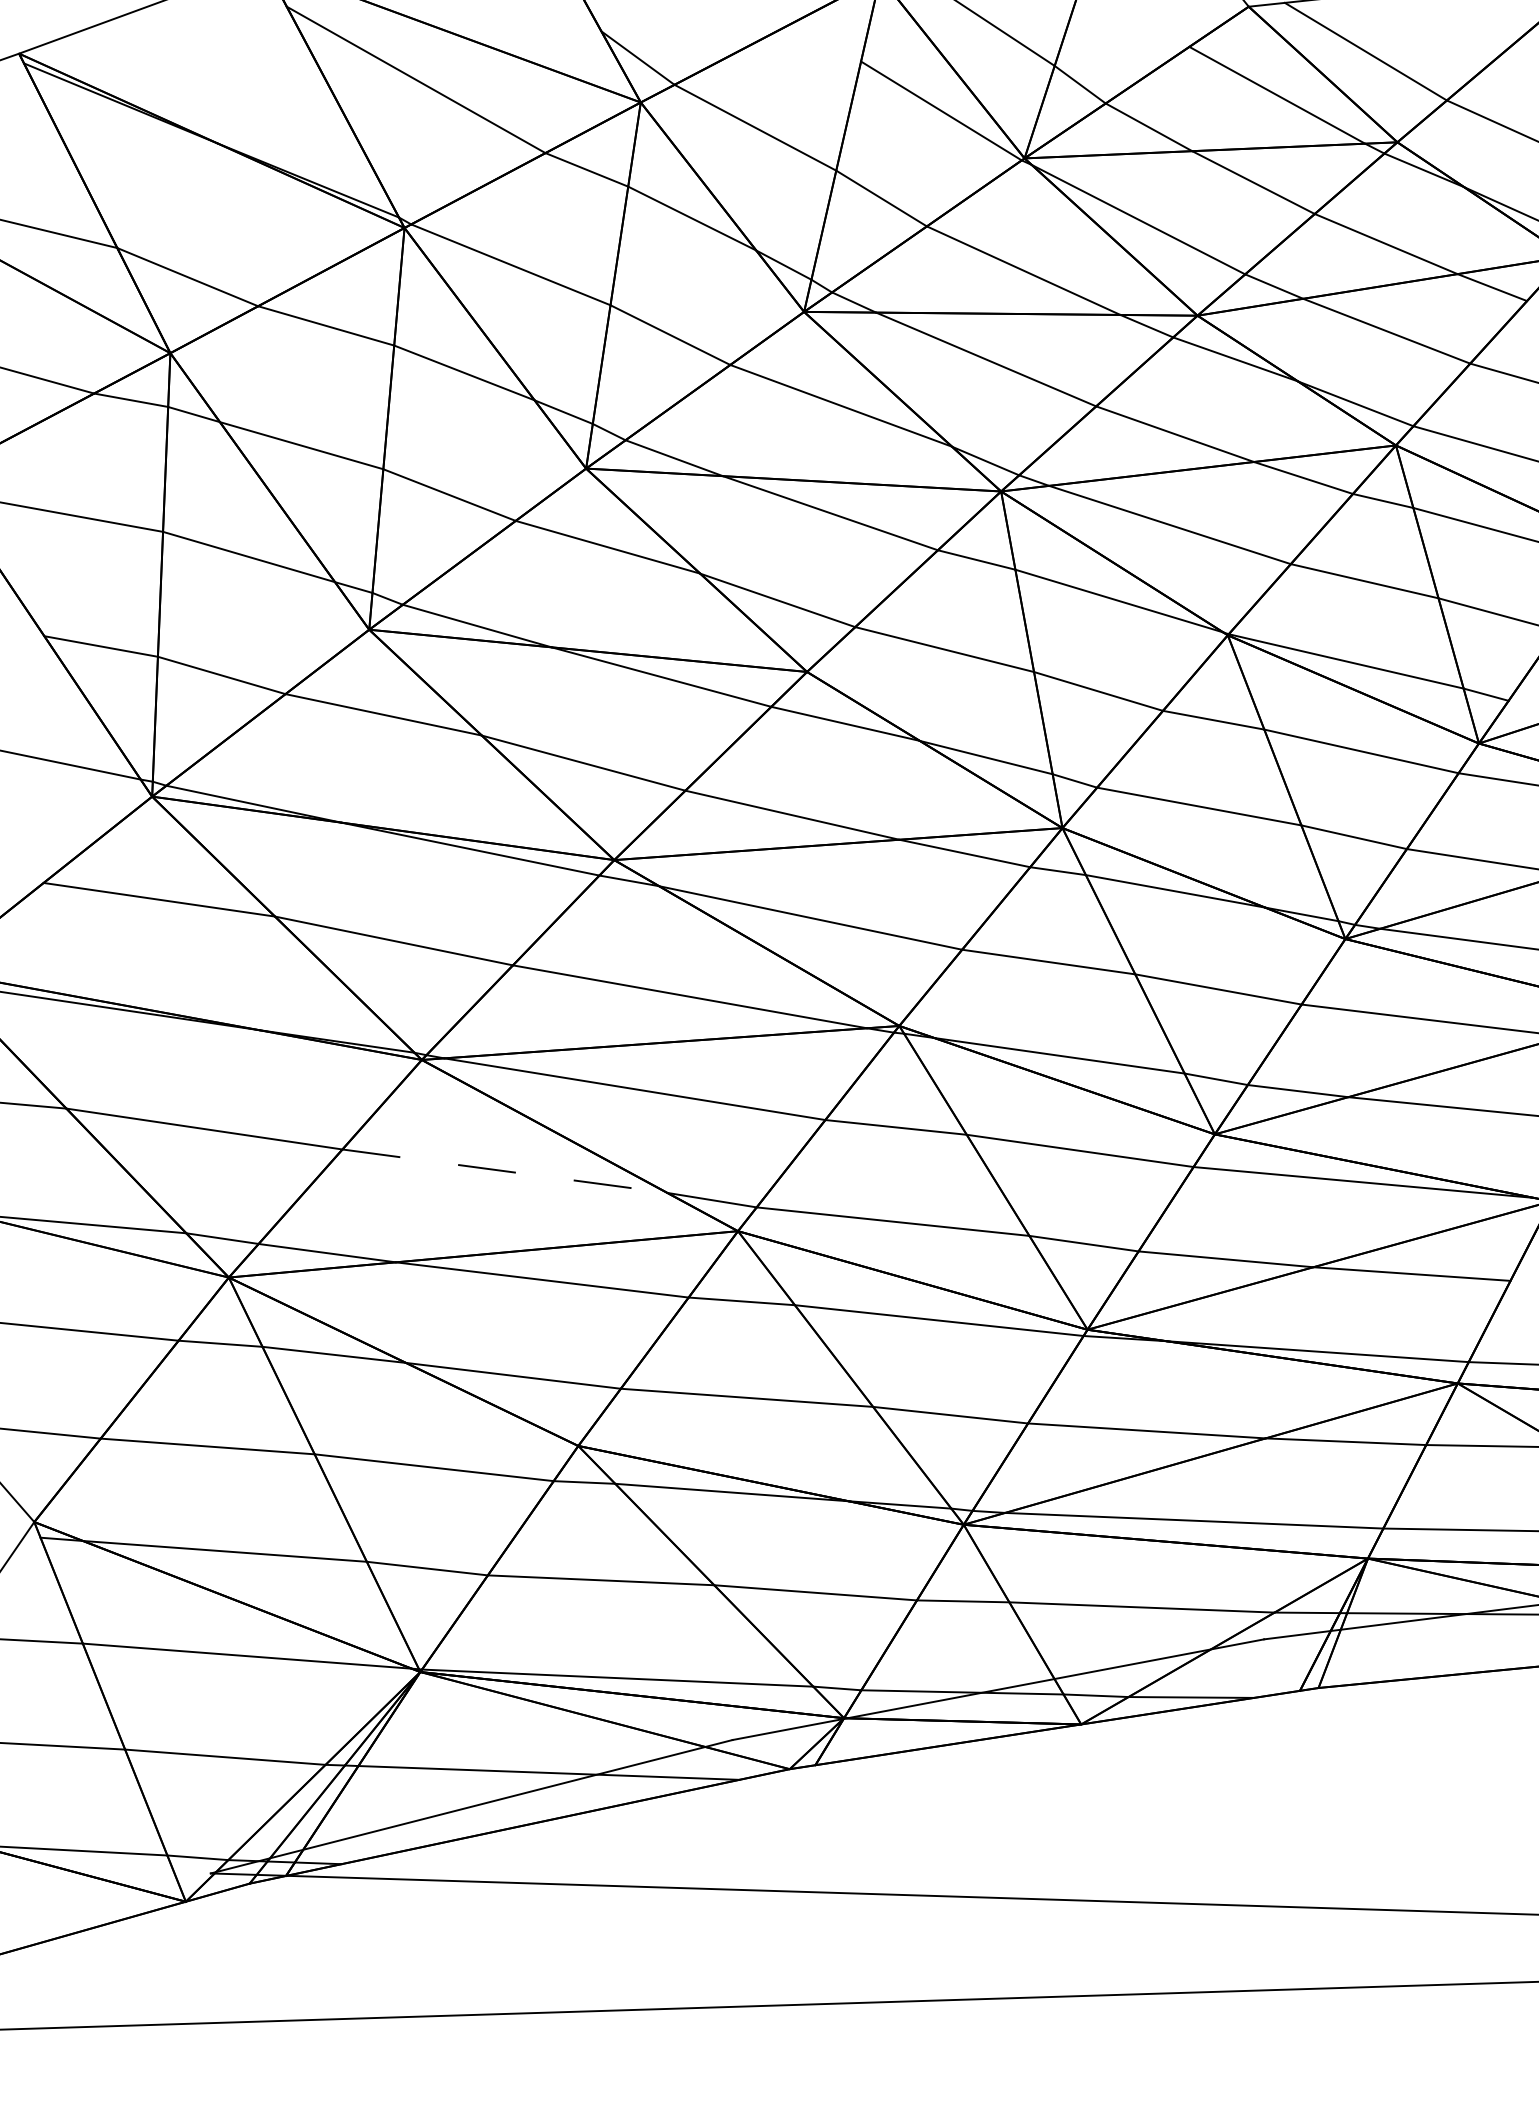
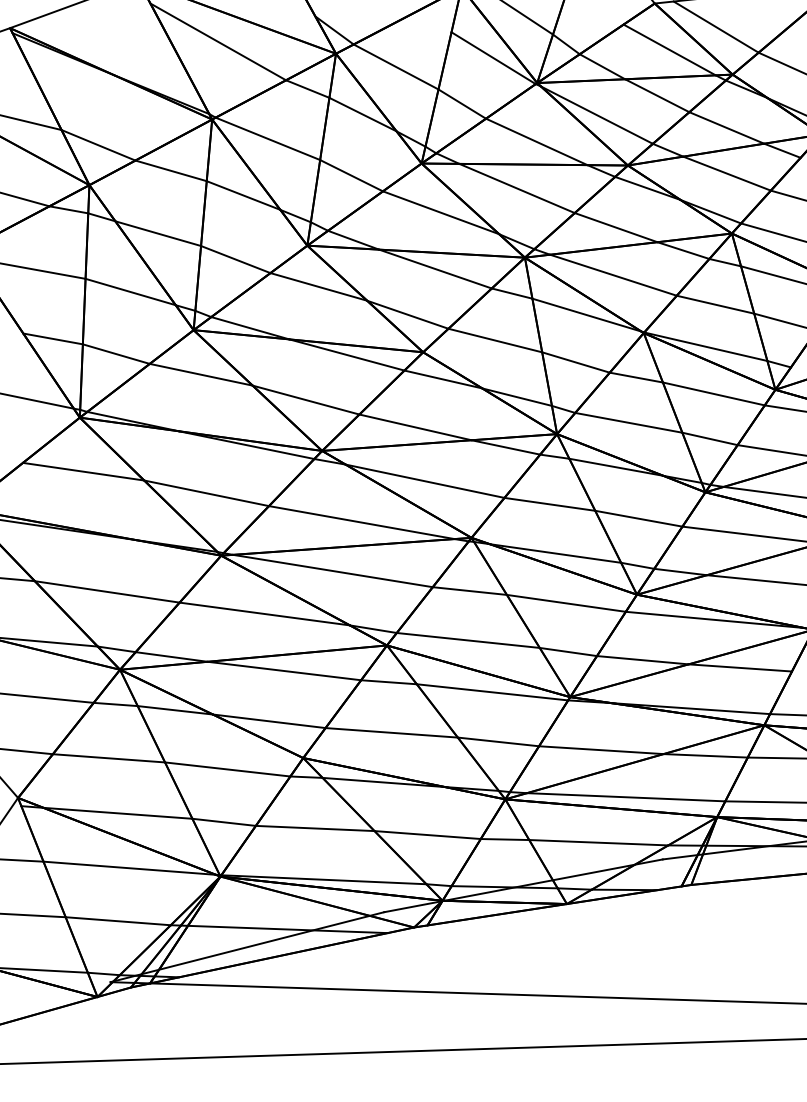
line: (504, 1172) -> (264, 614), dashed -> solid

